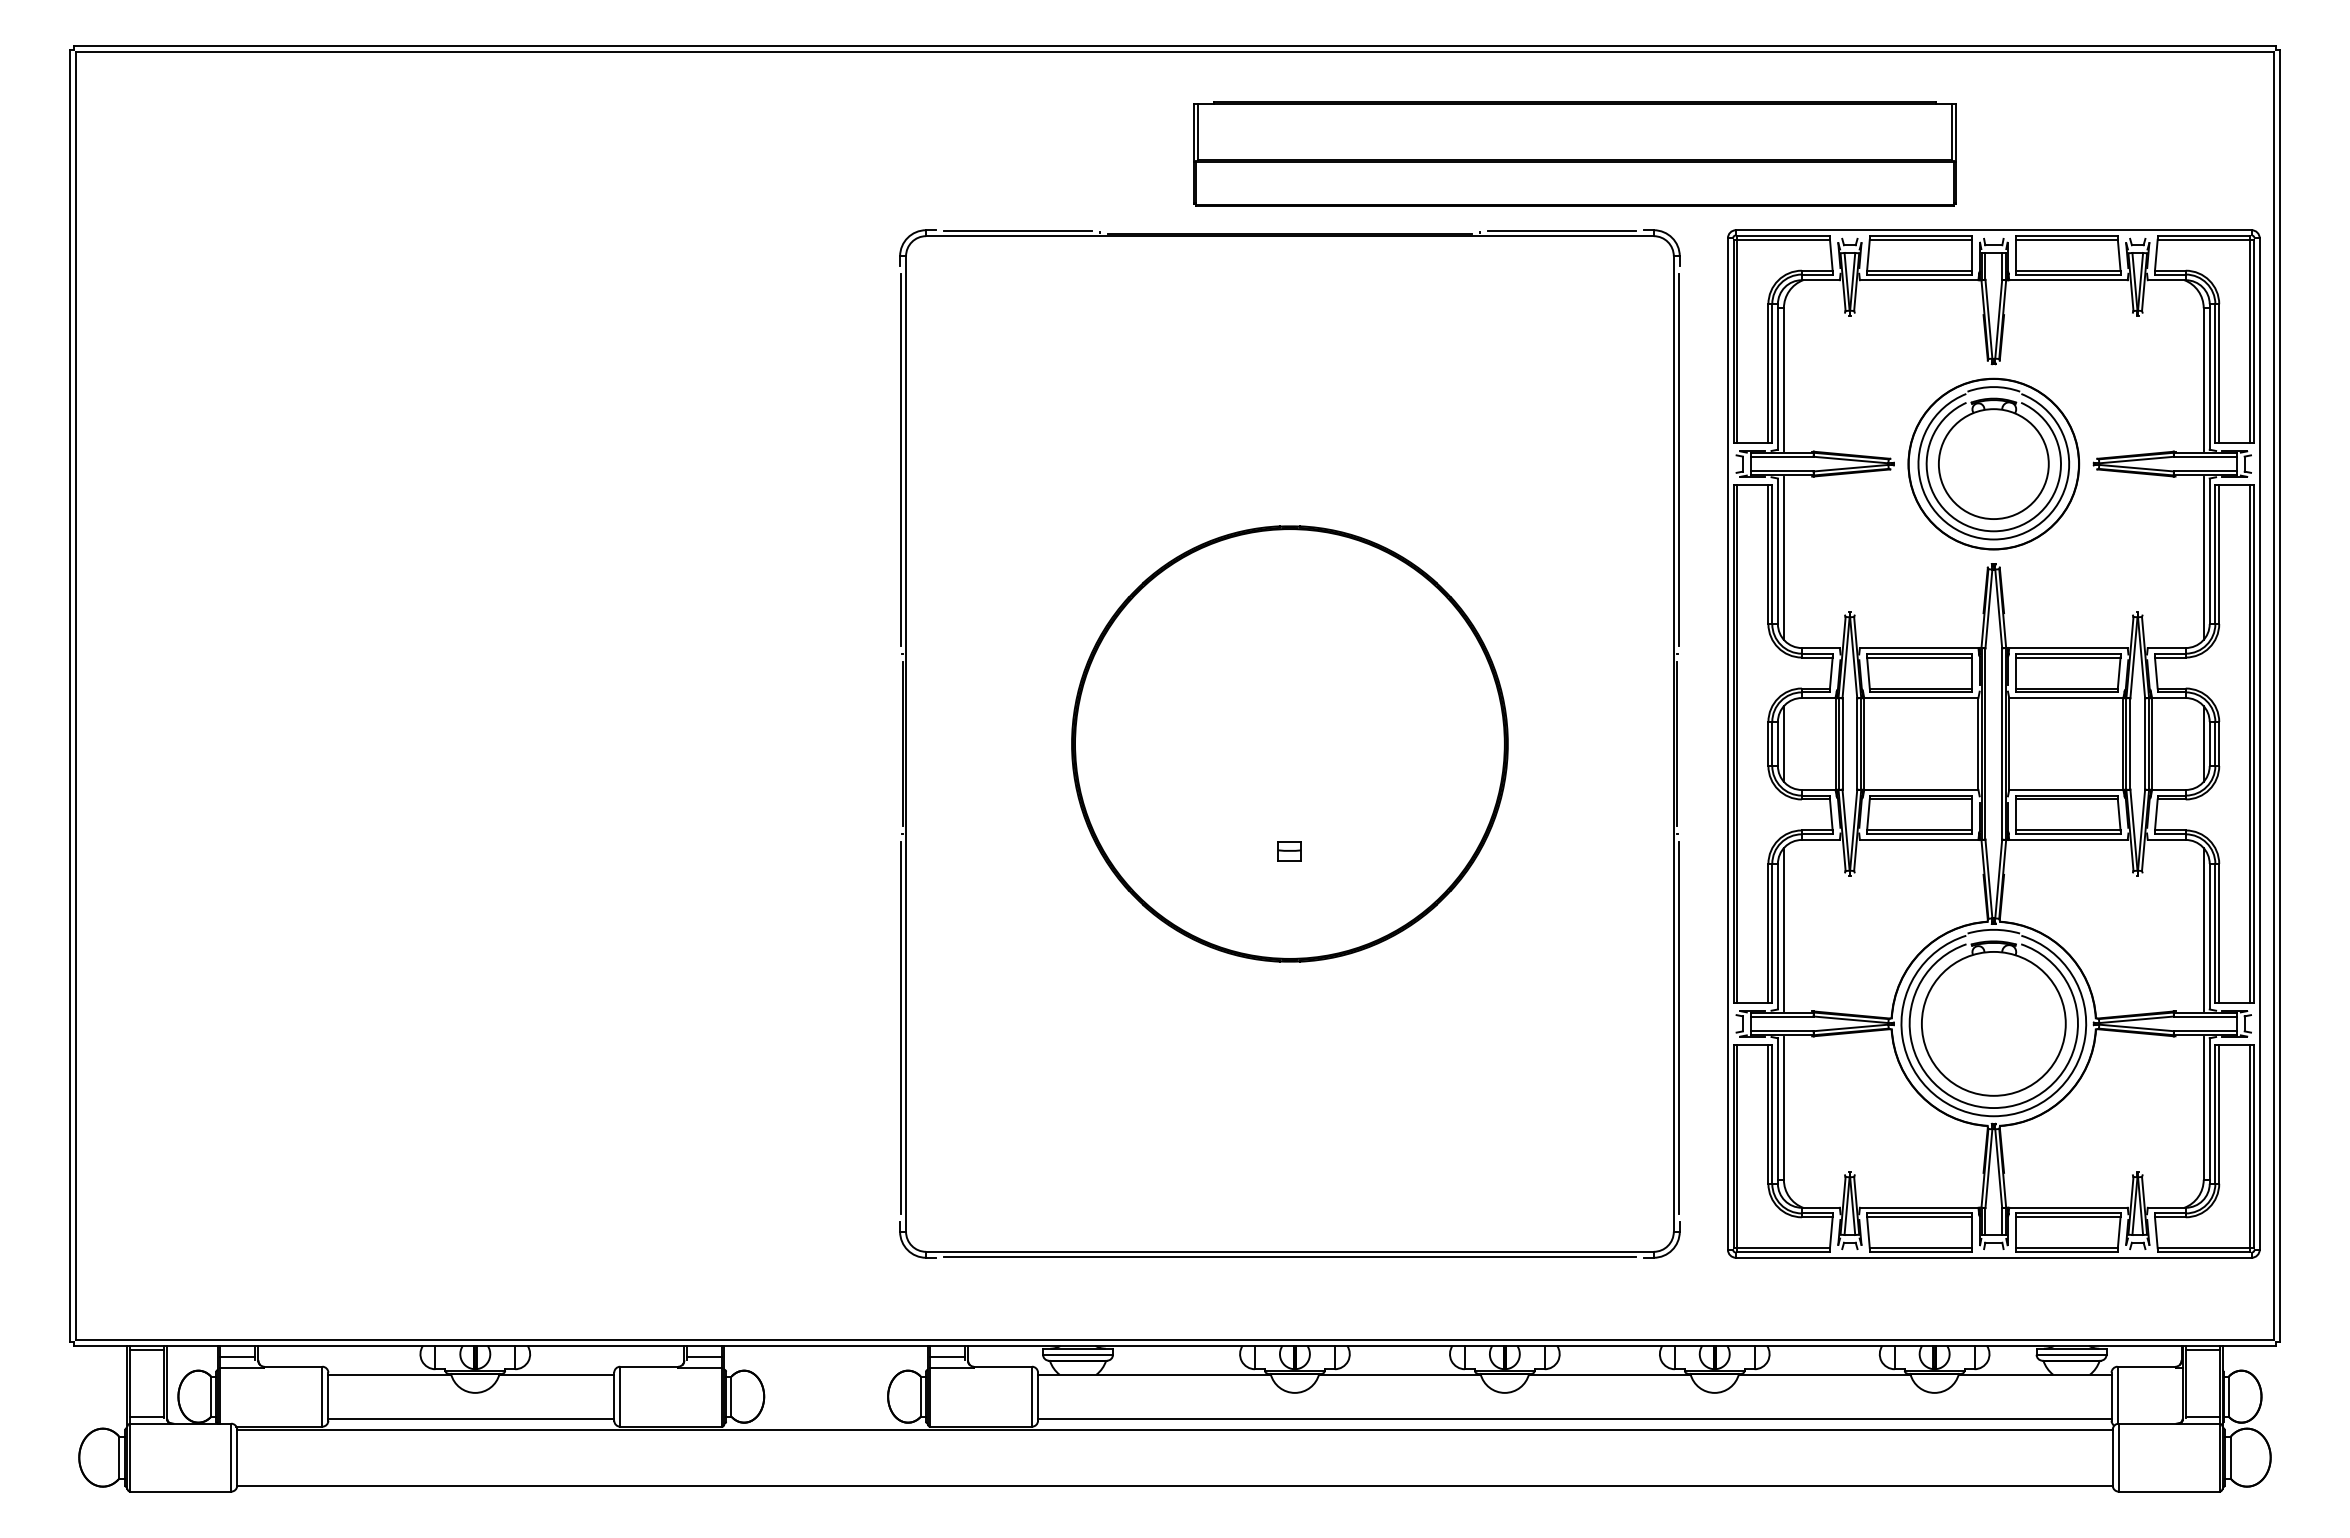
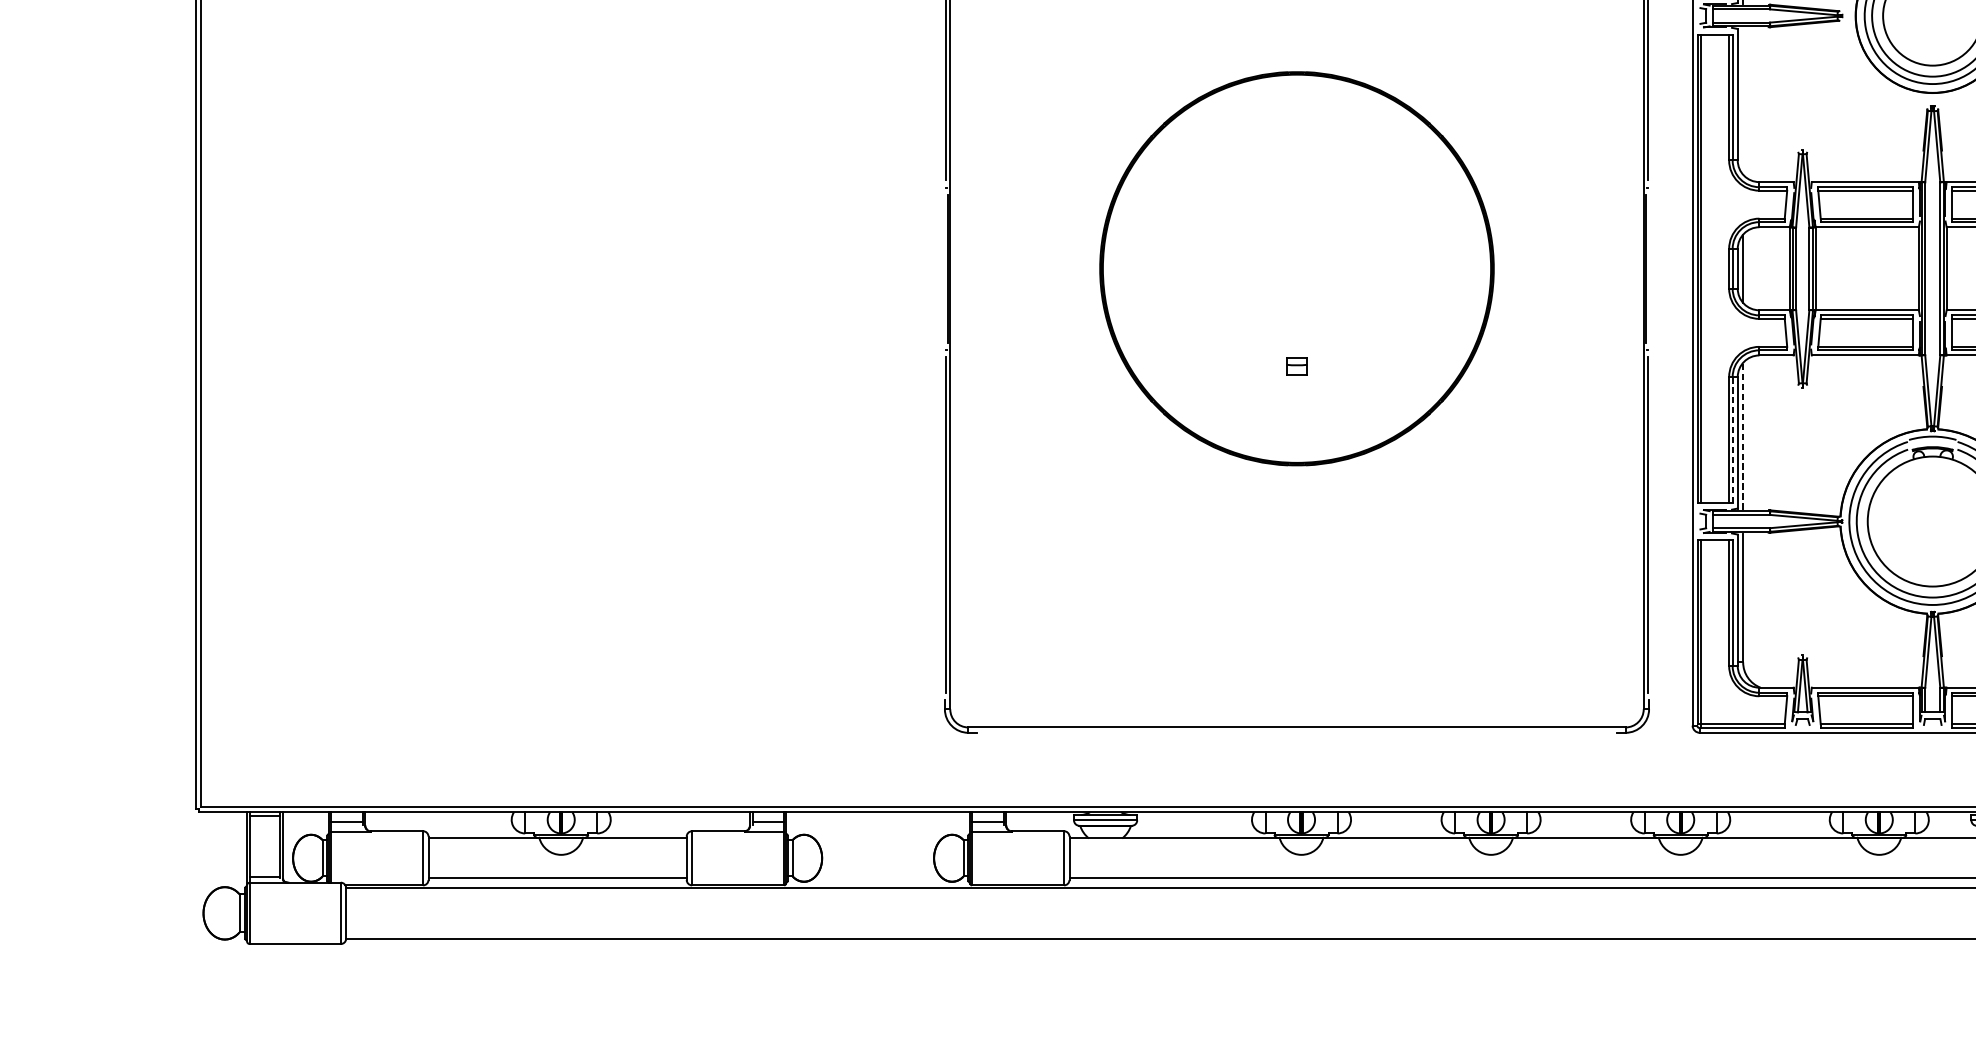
line: (1783, 558) -> (1742, 101), removed
line: (1783, 928) -> (1742, 435), solid -> dashed
line: (1772, 933) -> (1732, 439), solid -> dashed
line: (1289, 1256) -> (1296, 731), removed

